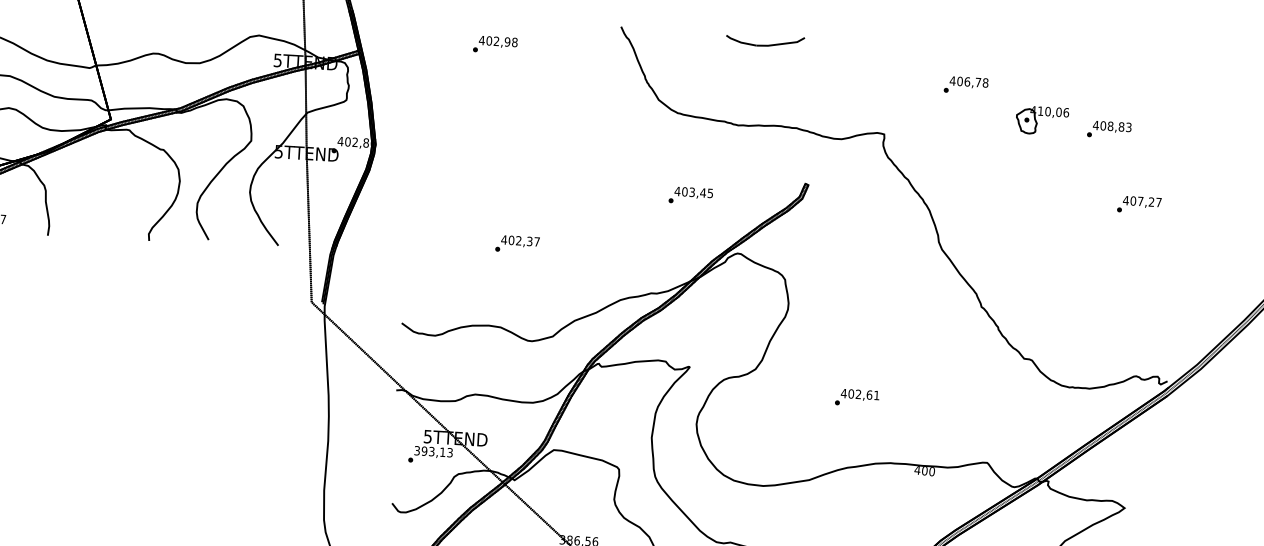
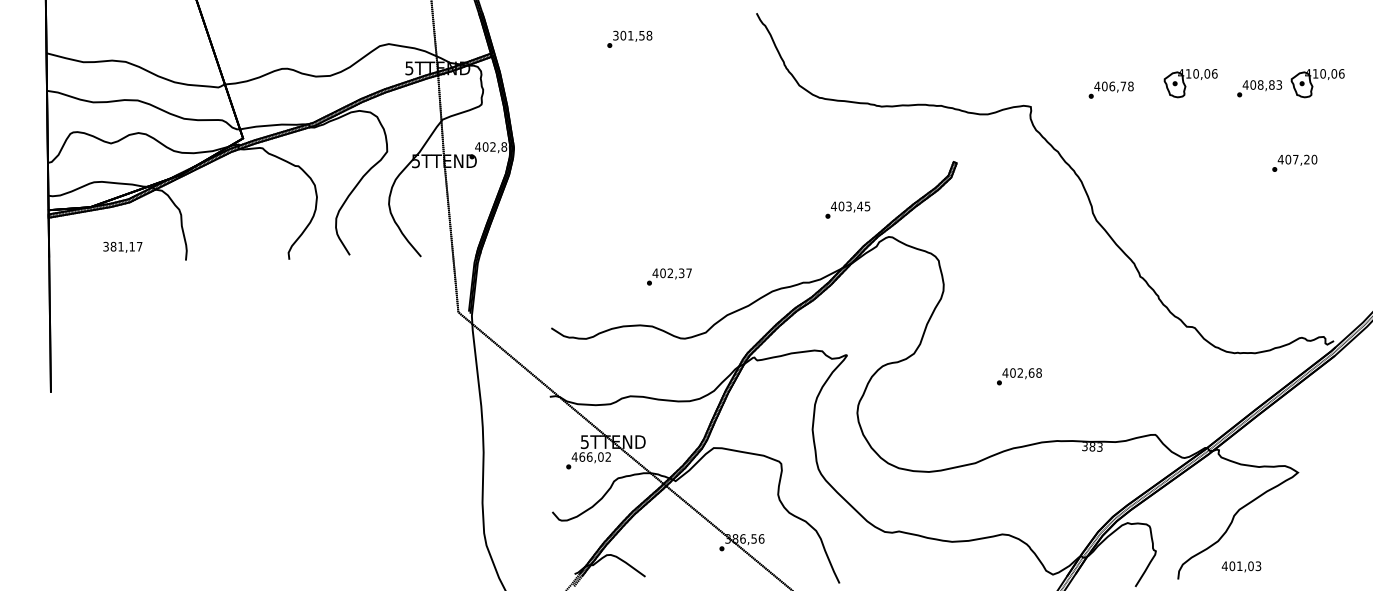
text: (494, 41) -> (628, 35), 402,98 -> 301,58
part: (765, 41) -> (904, 19), removed
text: (965, 84) -> (1110, 89), moved
part: (1166, 128) -> (1317, 83), added
text: (690, 195) -> (847, 209), moved
text: (1159, 202) -> (1314, 159), 407,27 -> 407,20
text: (517, 243) -> (669, 276), moved
text: (876, 394) -> (1038, 372), 402,61 -> 402,68
text: (433, 451) -> (591, 456), 393,13 -> 466,02
text: (923, 470) -> (1091, 446), 400 -> 383

